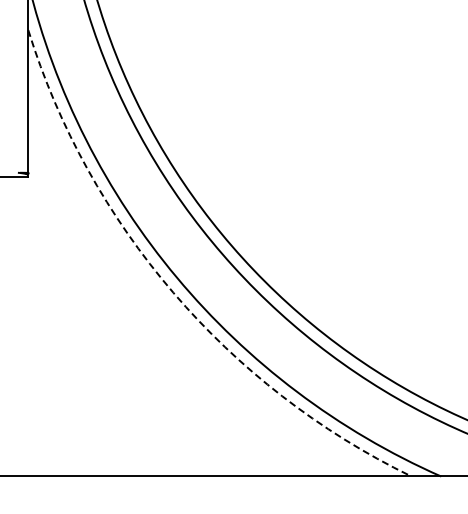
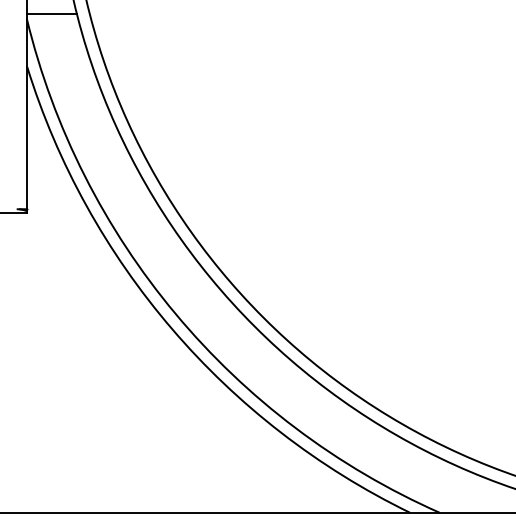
arc: (173, 293) -> (172, 329), dashed -> solid

